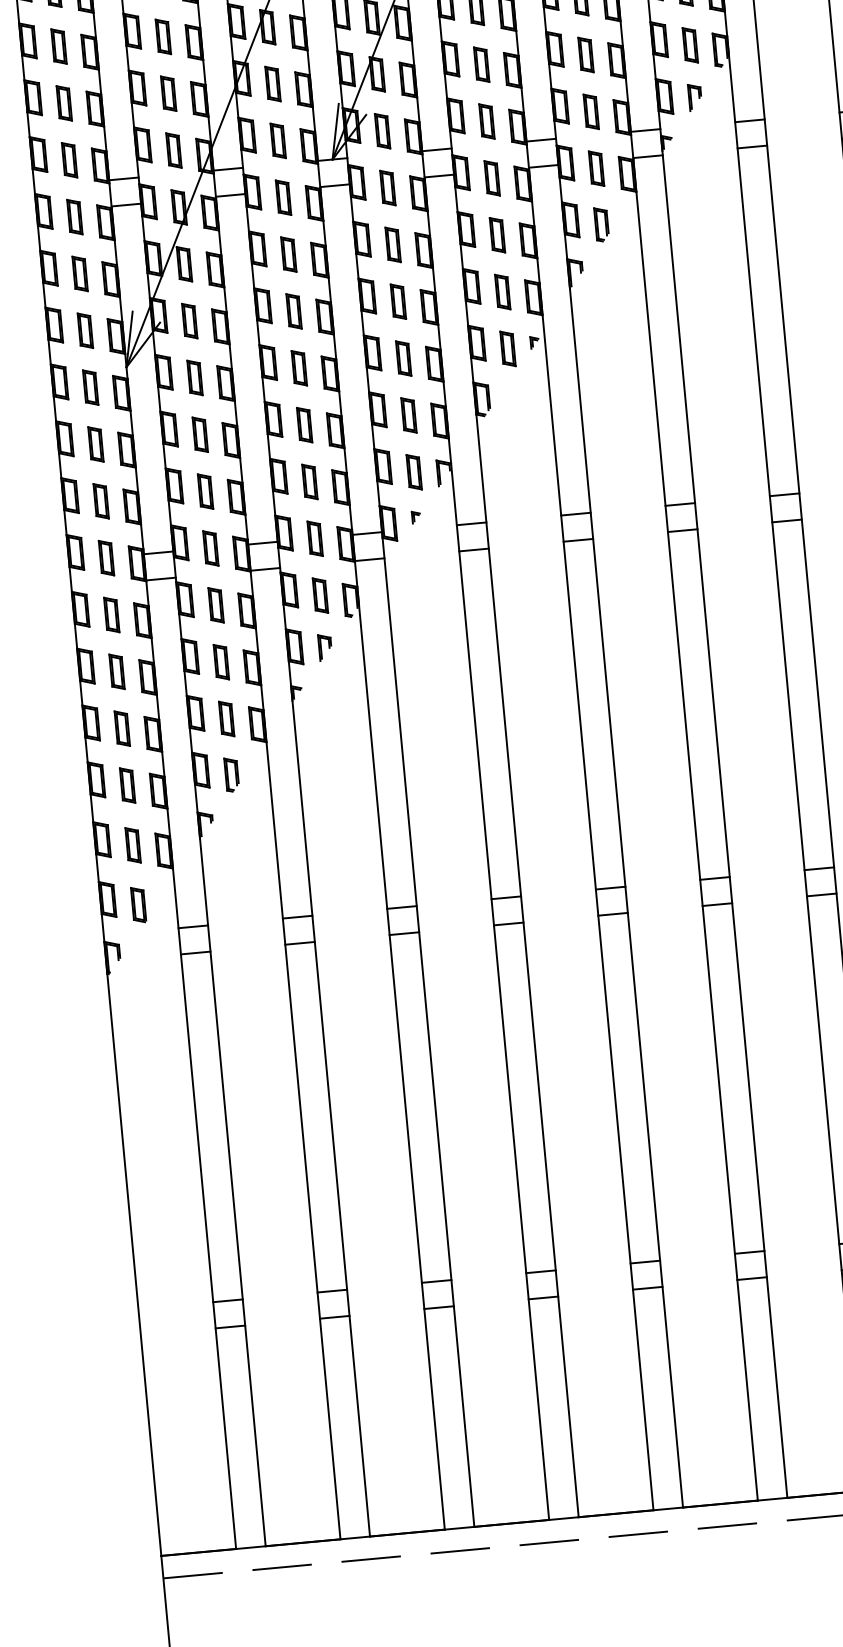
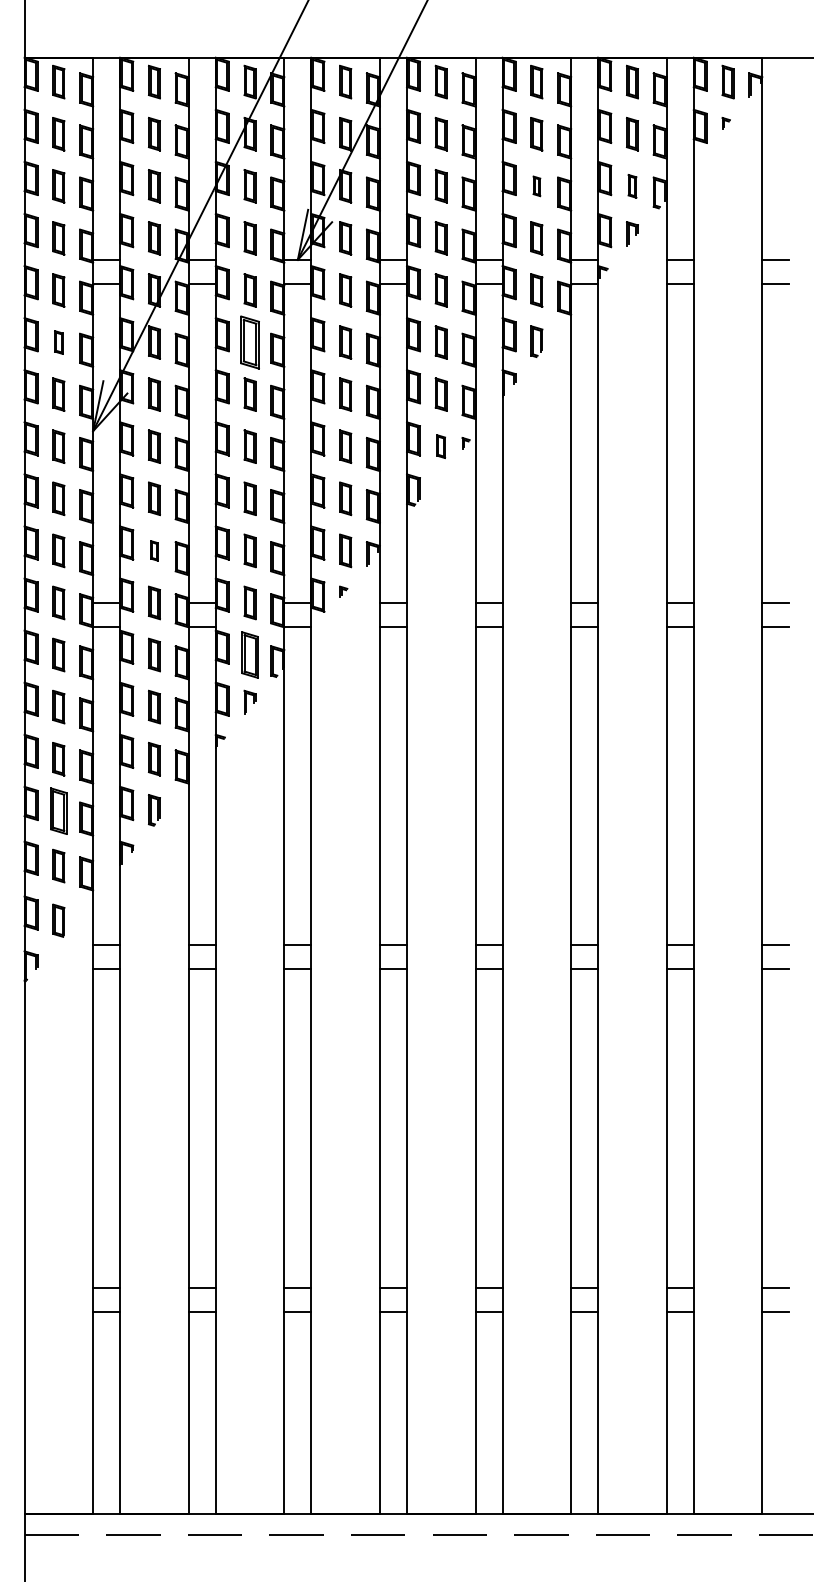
part: (690, 45) -> (632, 186), size x0.7
part: (585, 55) -> (536, 186), size x0.6
part: (288, 254) -> (249, 342), size x1.6
part: (79, 273) -> (58, 342), size x0.7
part: (507, 348) -> (440, 446), size x0.7
part: (205, 491) -> (154, 550), size x0.6
part: (319, 595) -> (249, 654), size x1.4
part: (127, 785) -> (58, 811), size x1.4

